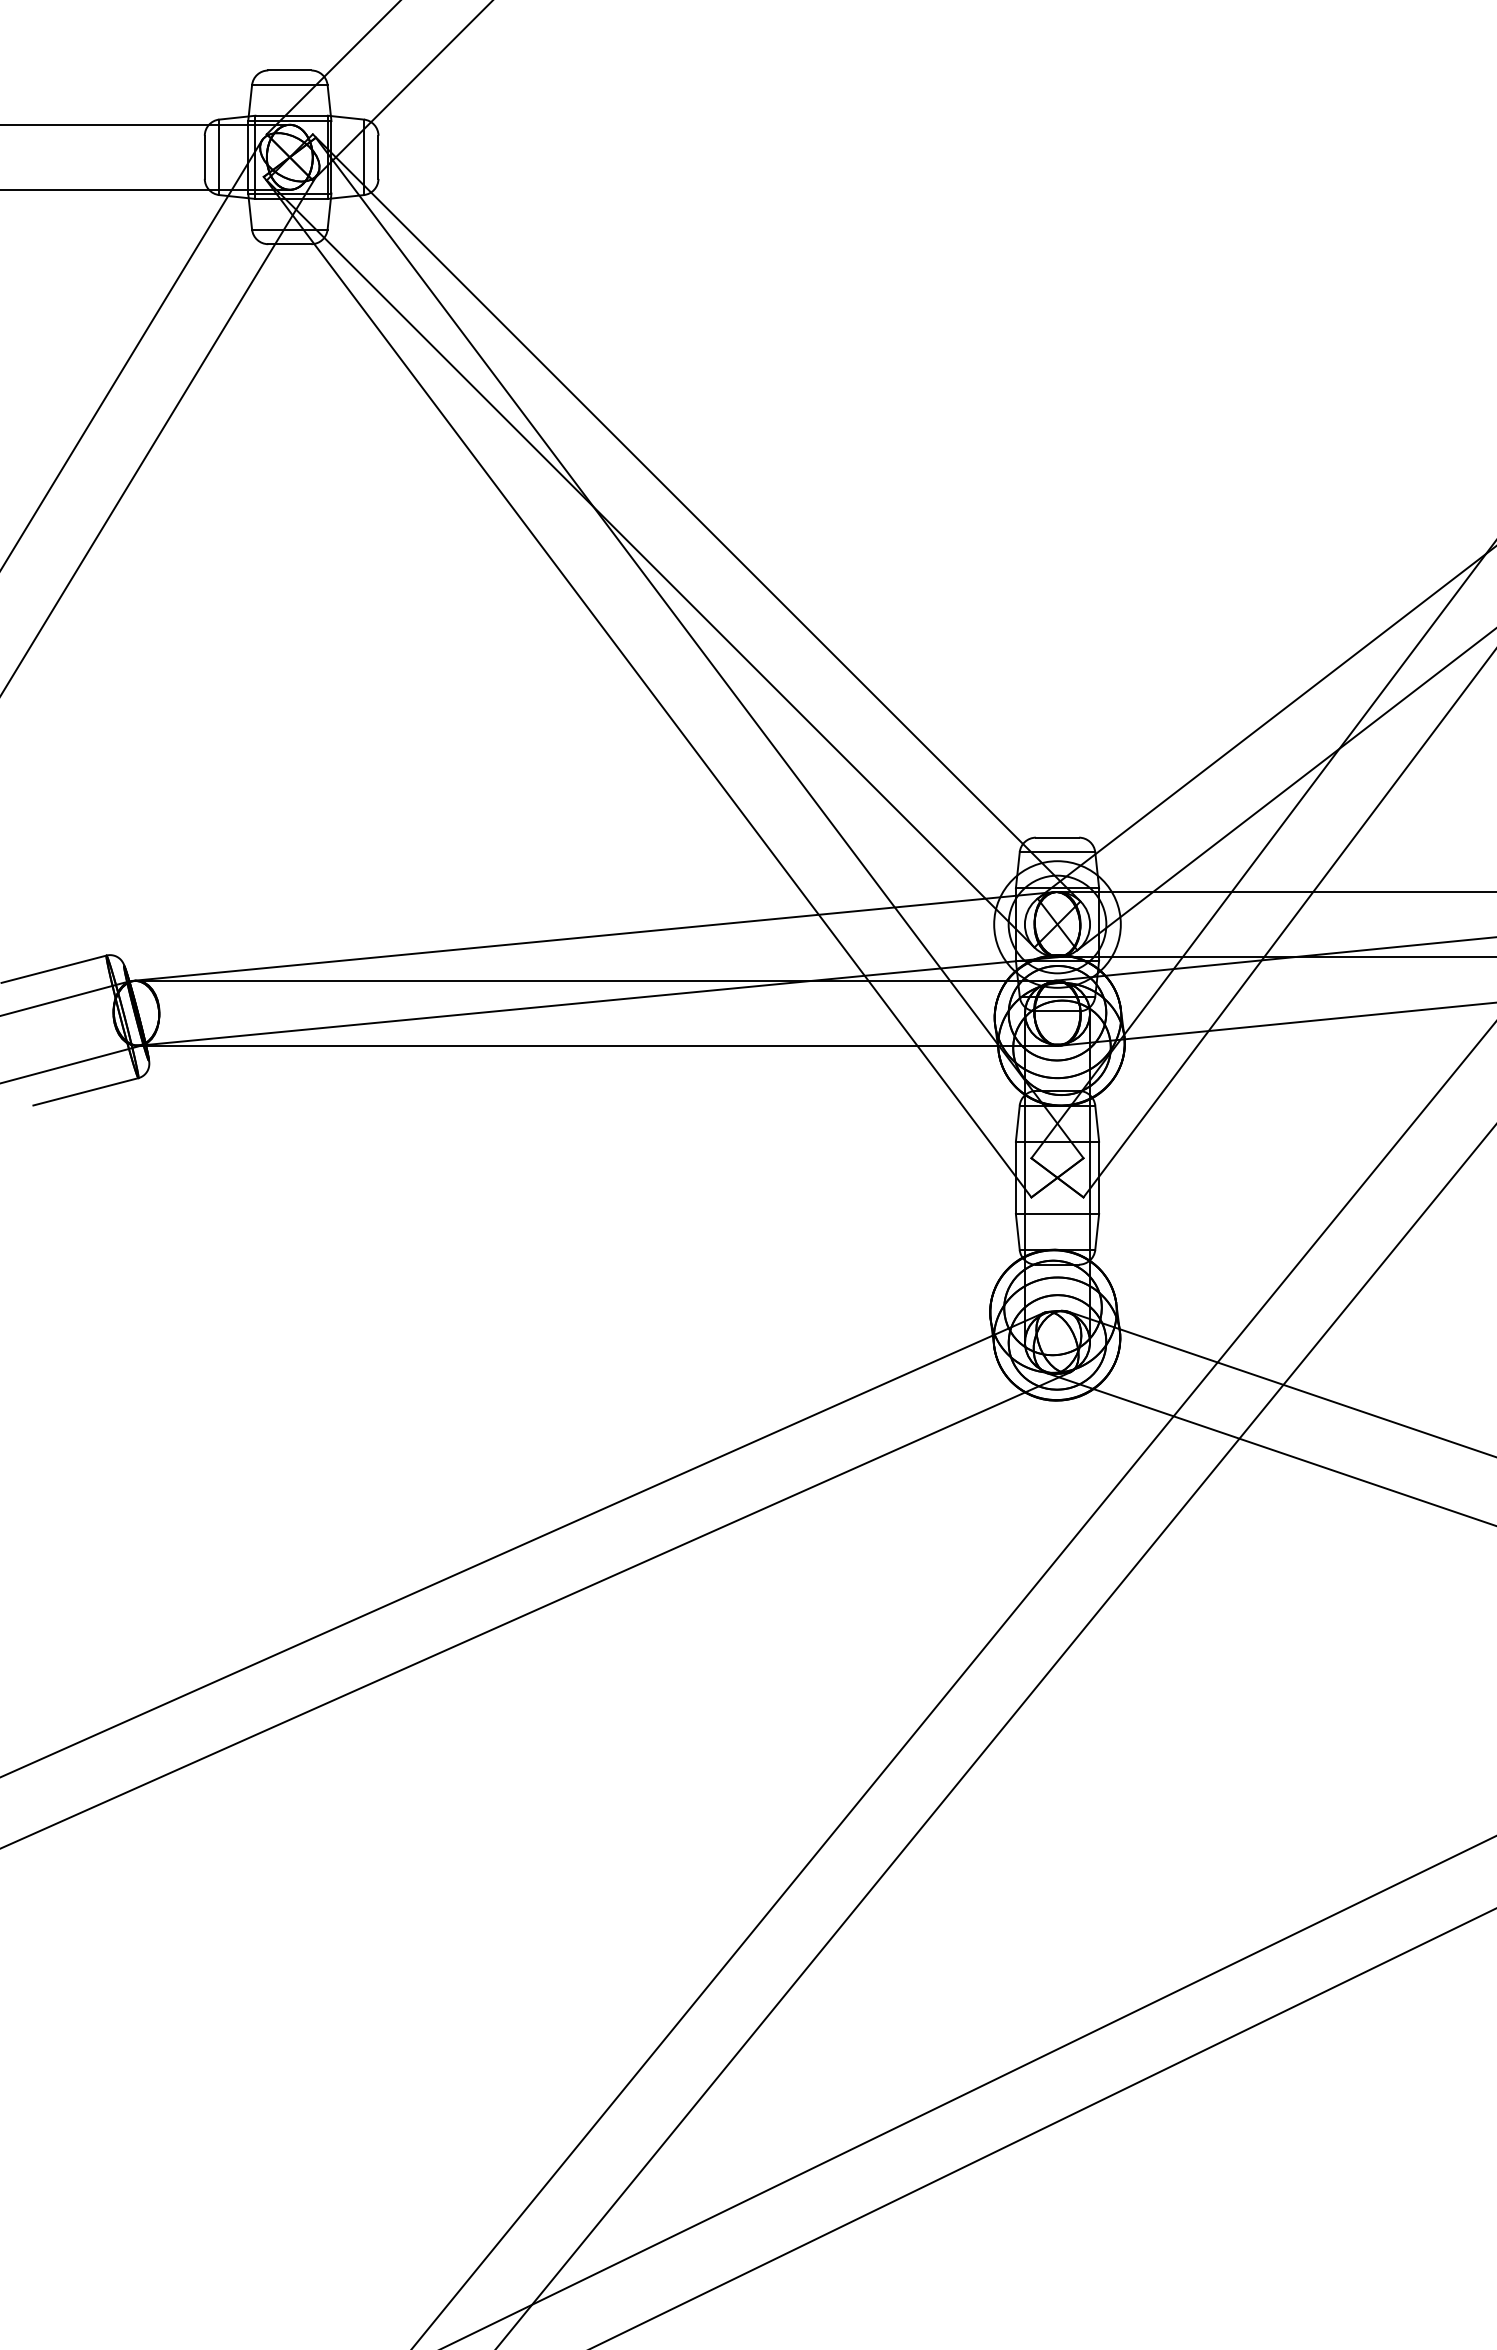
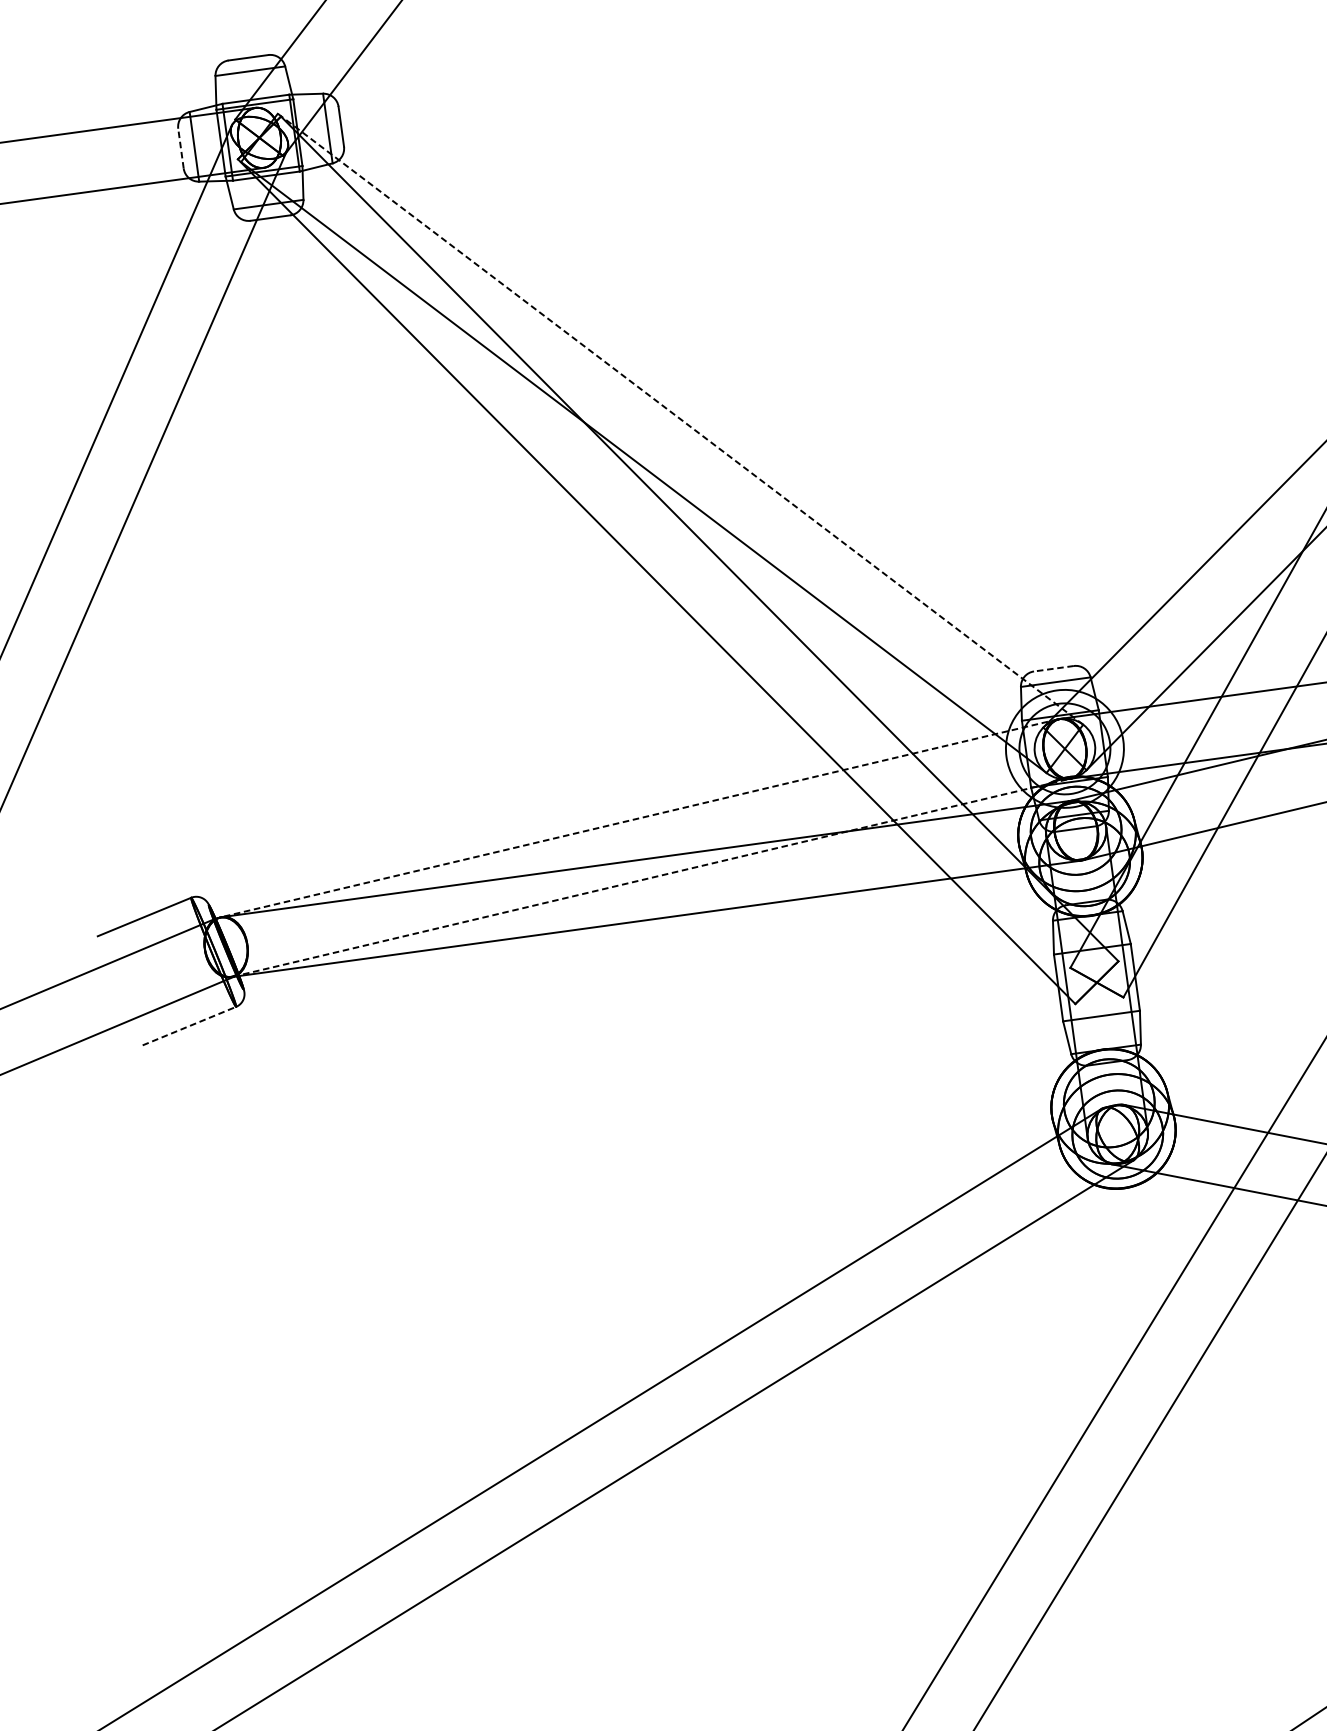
line: (204, 157) -> (180, 148), solid -> dashed
line: (696, 517) -> (680, 418), solid -> dashed
line: (1057, 837) -> (1053, 668), solid -> dashed
line: (593, 936) -> (638, 818), solid -> dashed
line: (600, 1001) -> (652, 877), solid -> dashed
line: (86, 1091) -> (189, 1025), solid -> dashed

